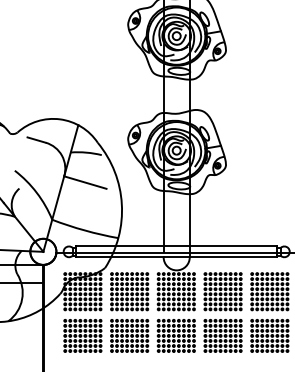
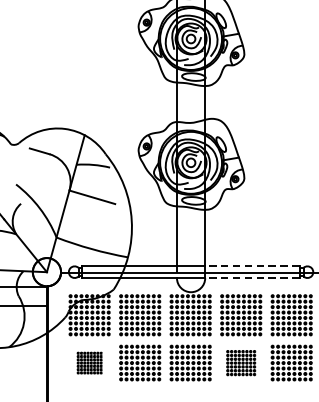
line: (233, 246) -> (252, 266), solid -> dashed
line: (233, 257) -> (252, 278), solid -> dashed
part: (82, 335) -> (89, 362), size x0.6
part: (222, 335) -> (240, 362), size x0.7

